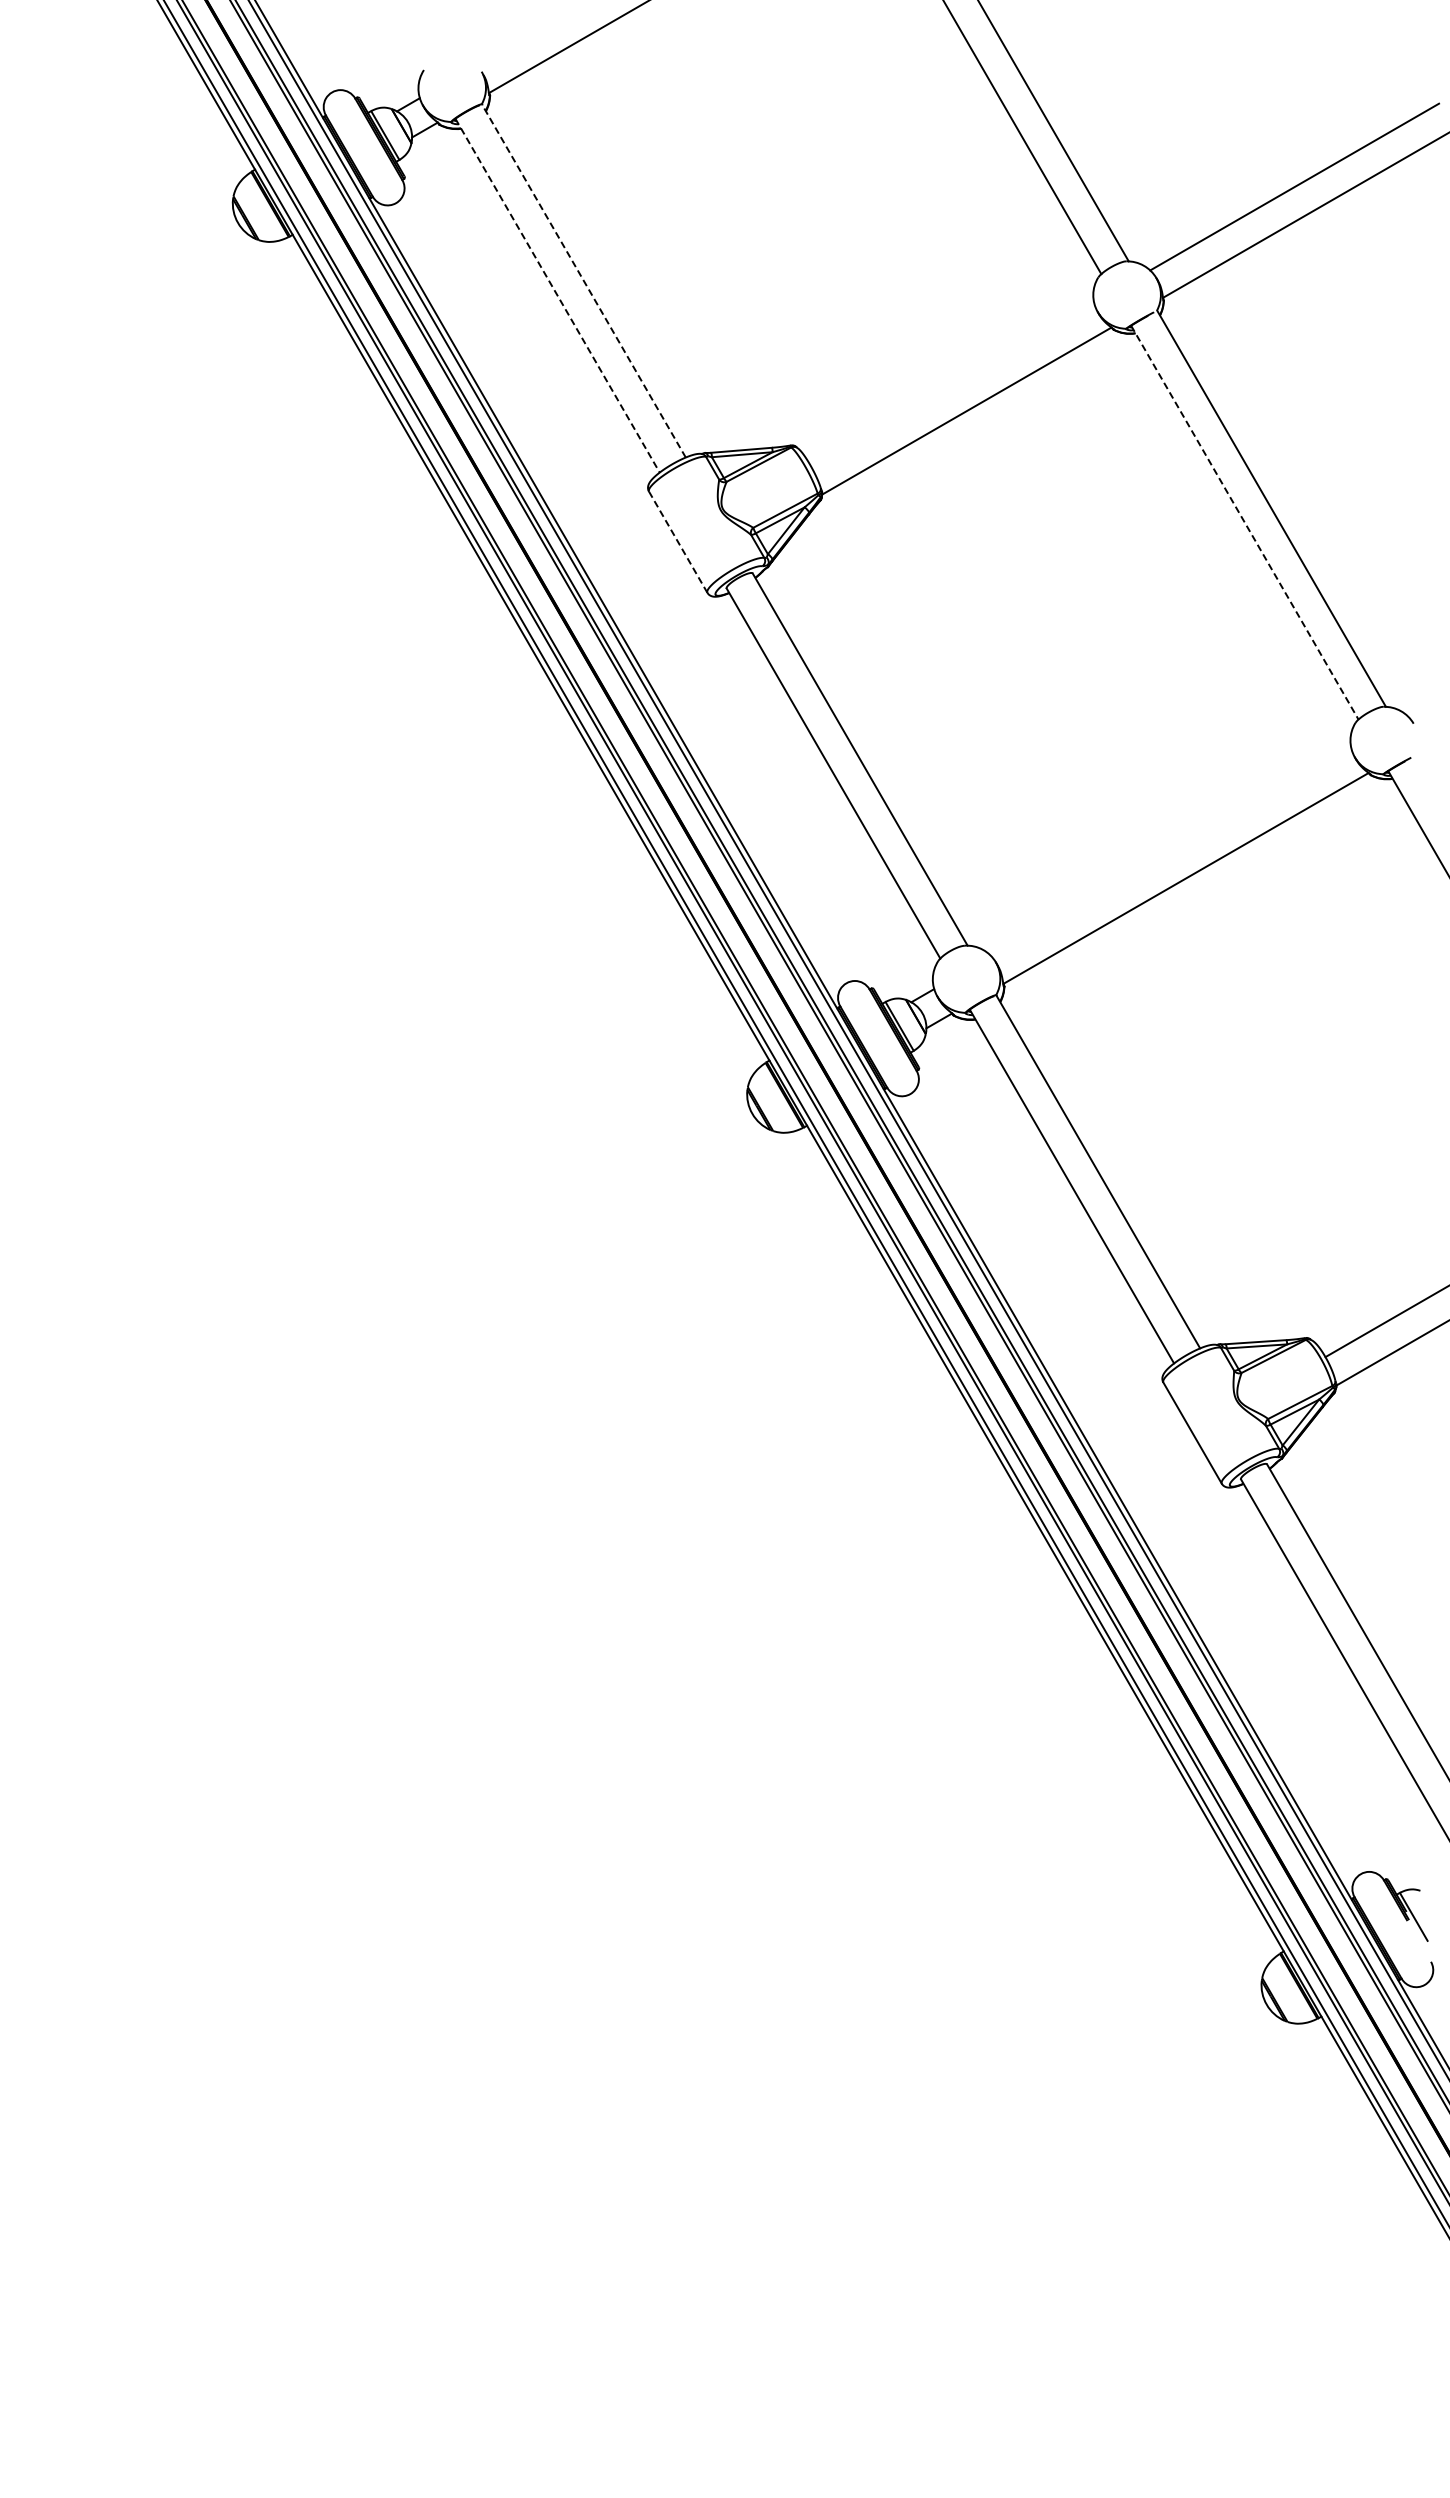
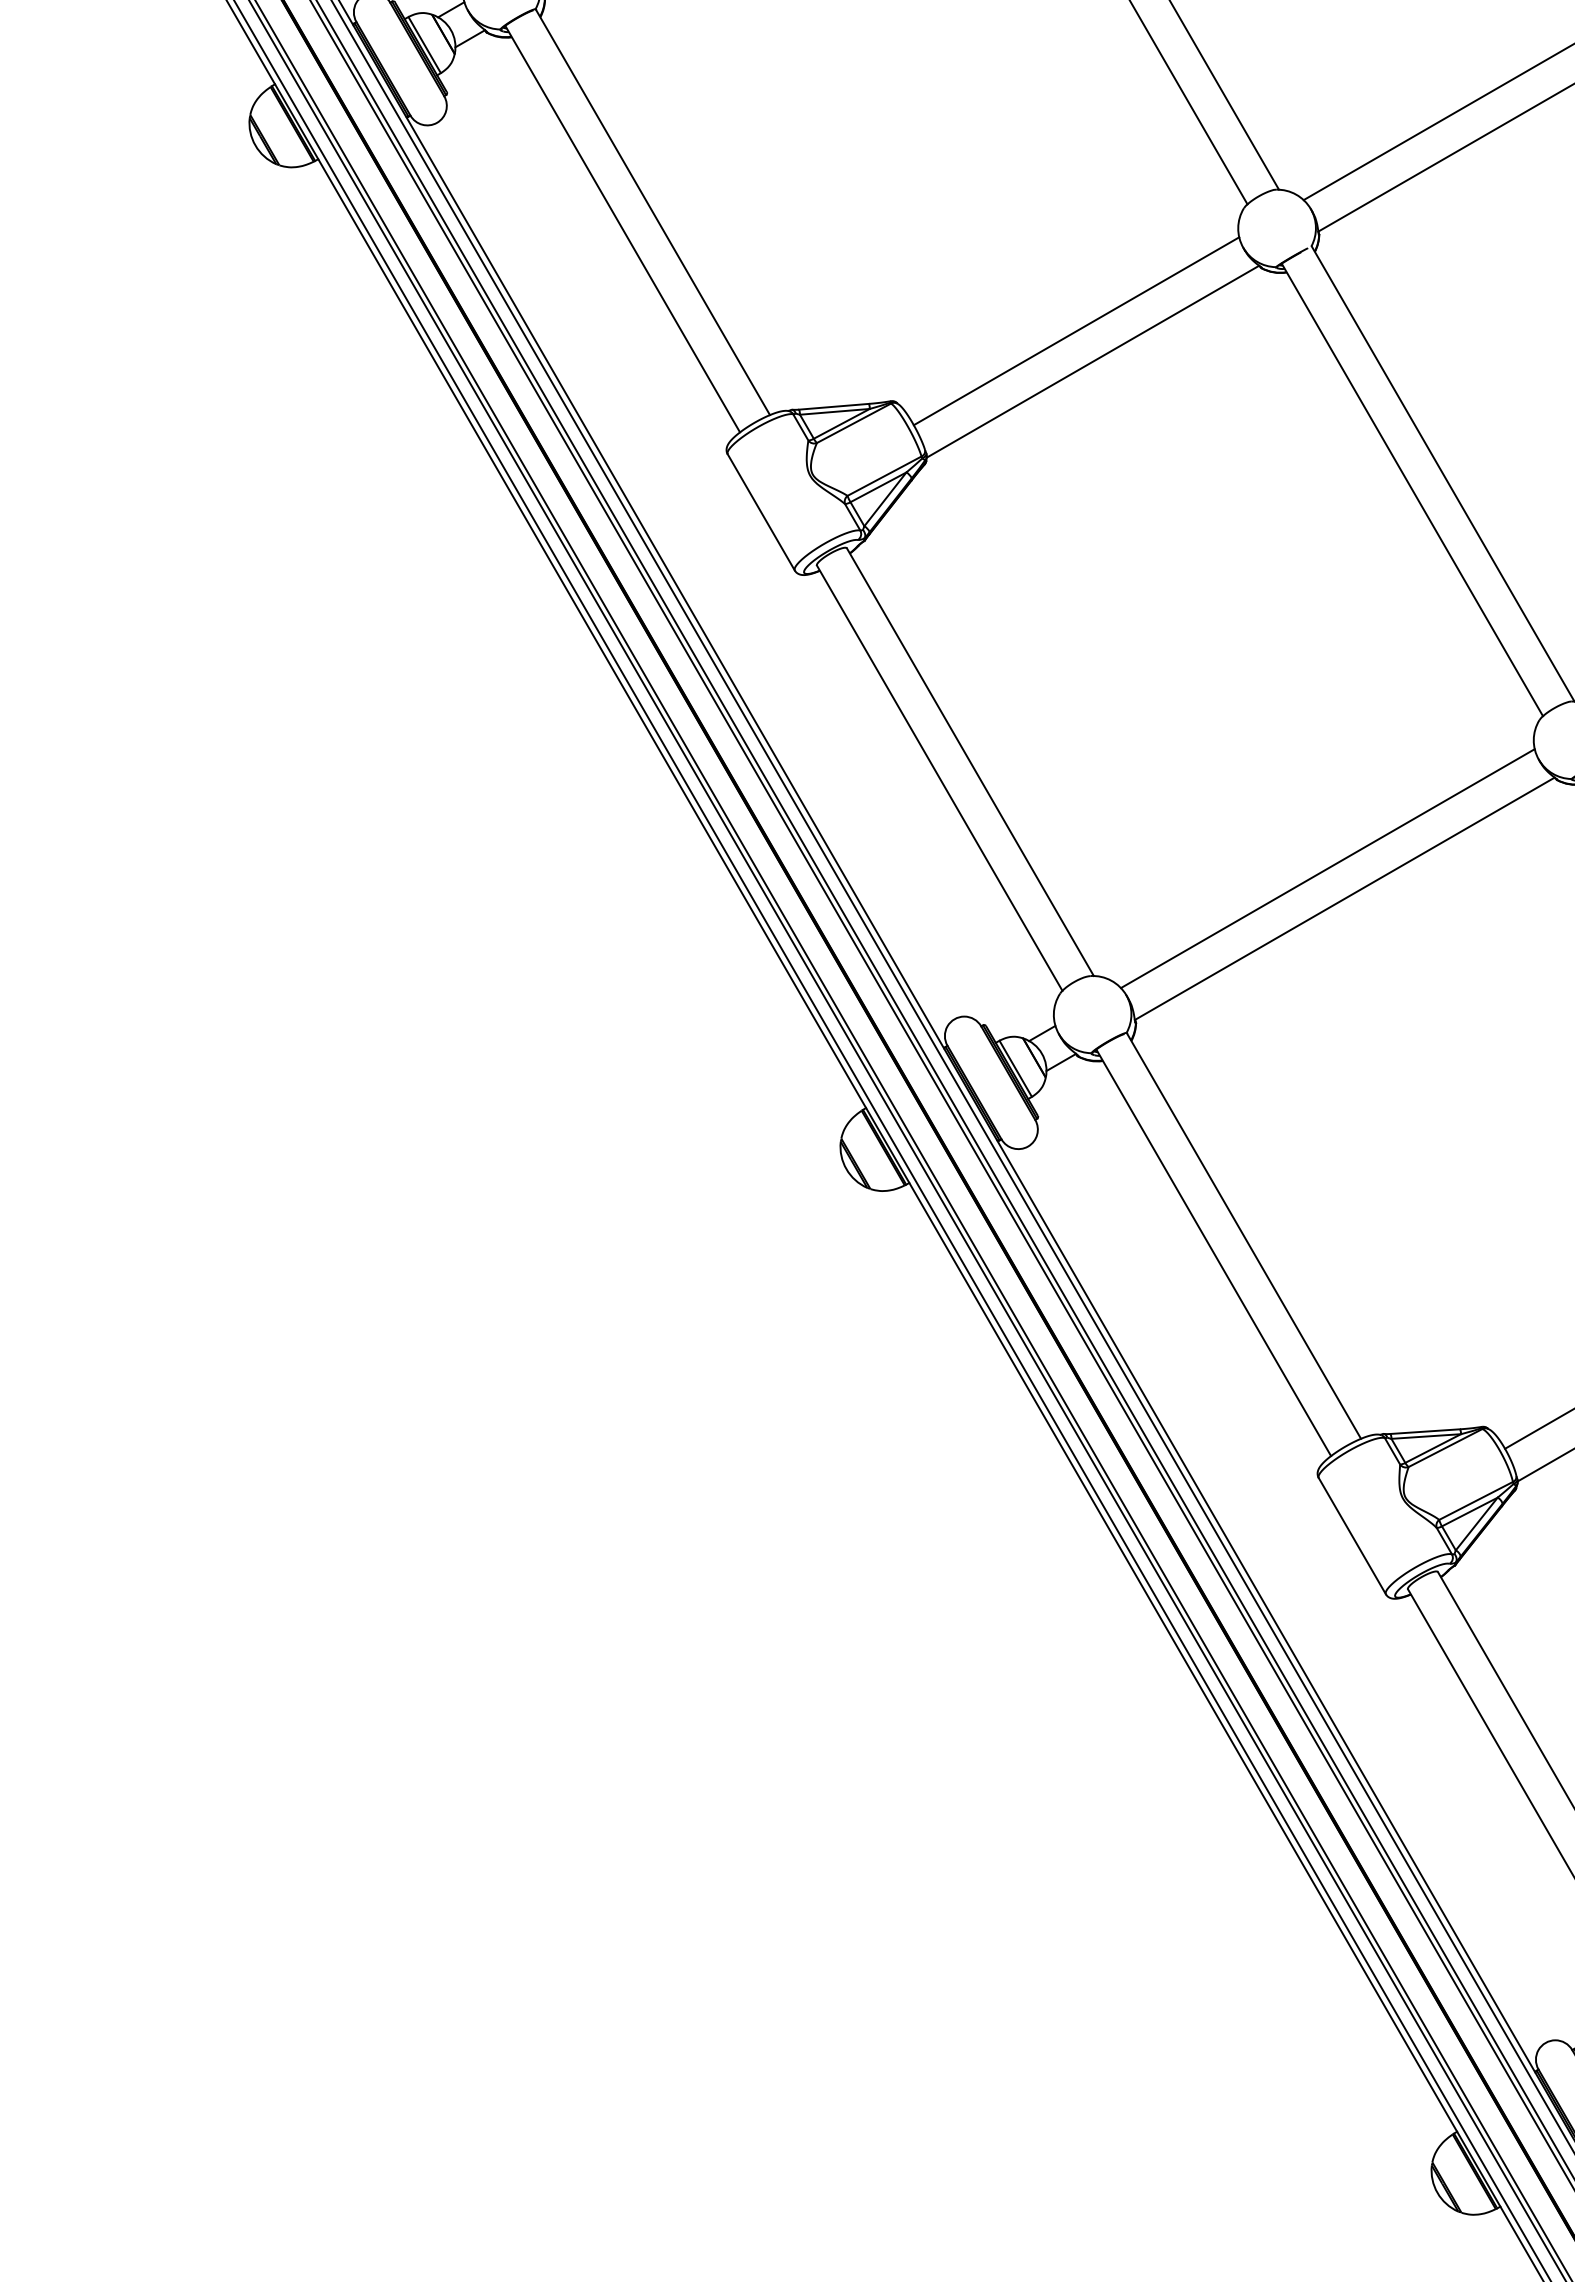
line: (584, 281) -> (653, 212), dashed -> solid
line: (557, 296) -> (622, 230), dashed -> solid
line: (952, 384) -> (1076, 331), added
line: (1245, 523) -> (1413, 490), dashed -> solid
line: (678, 542) -> (761, 512), dashed -> solid
line: (1171, 852) -> (1328, 868), added

